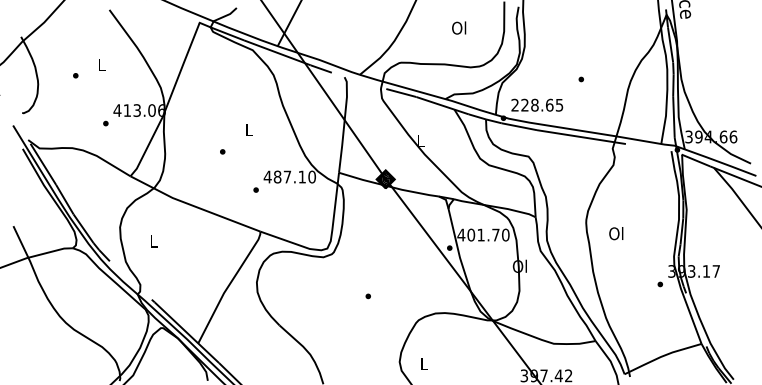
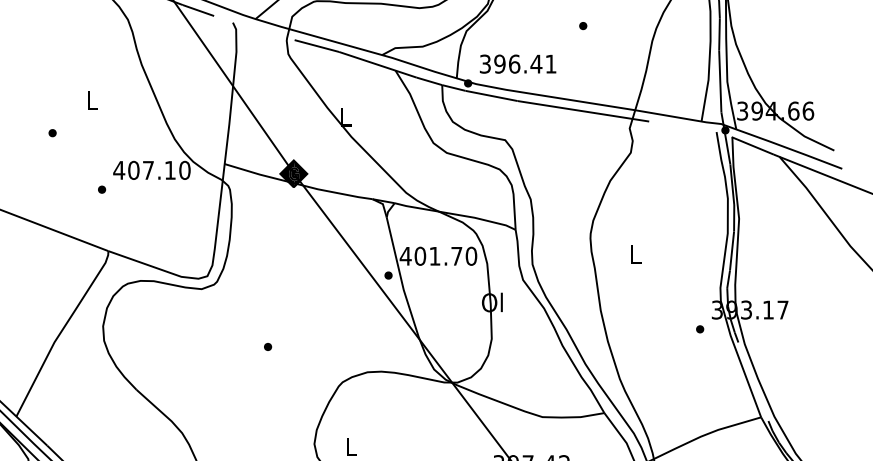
text: (537, 104) -> (518, 63), 228.65 -> 396.41
text: (277, 177) -> (133, 171), 487.10 -> 407.10
text: (616, 233) -> (635, 253), Ol -> L

